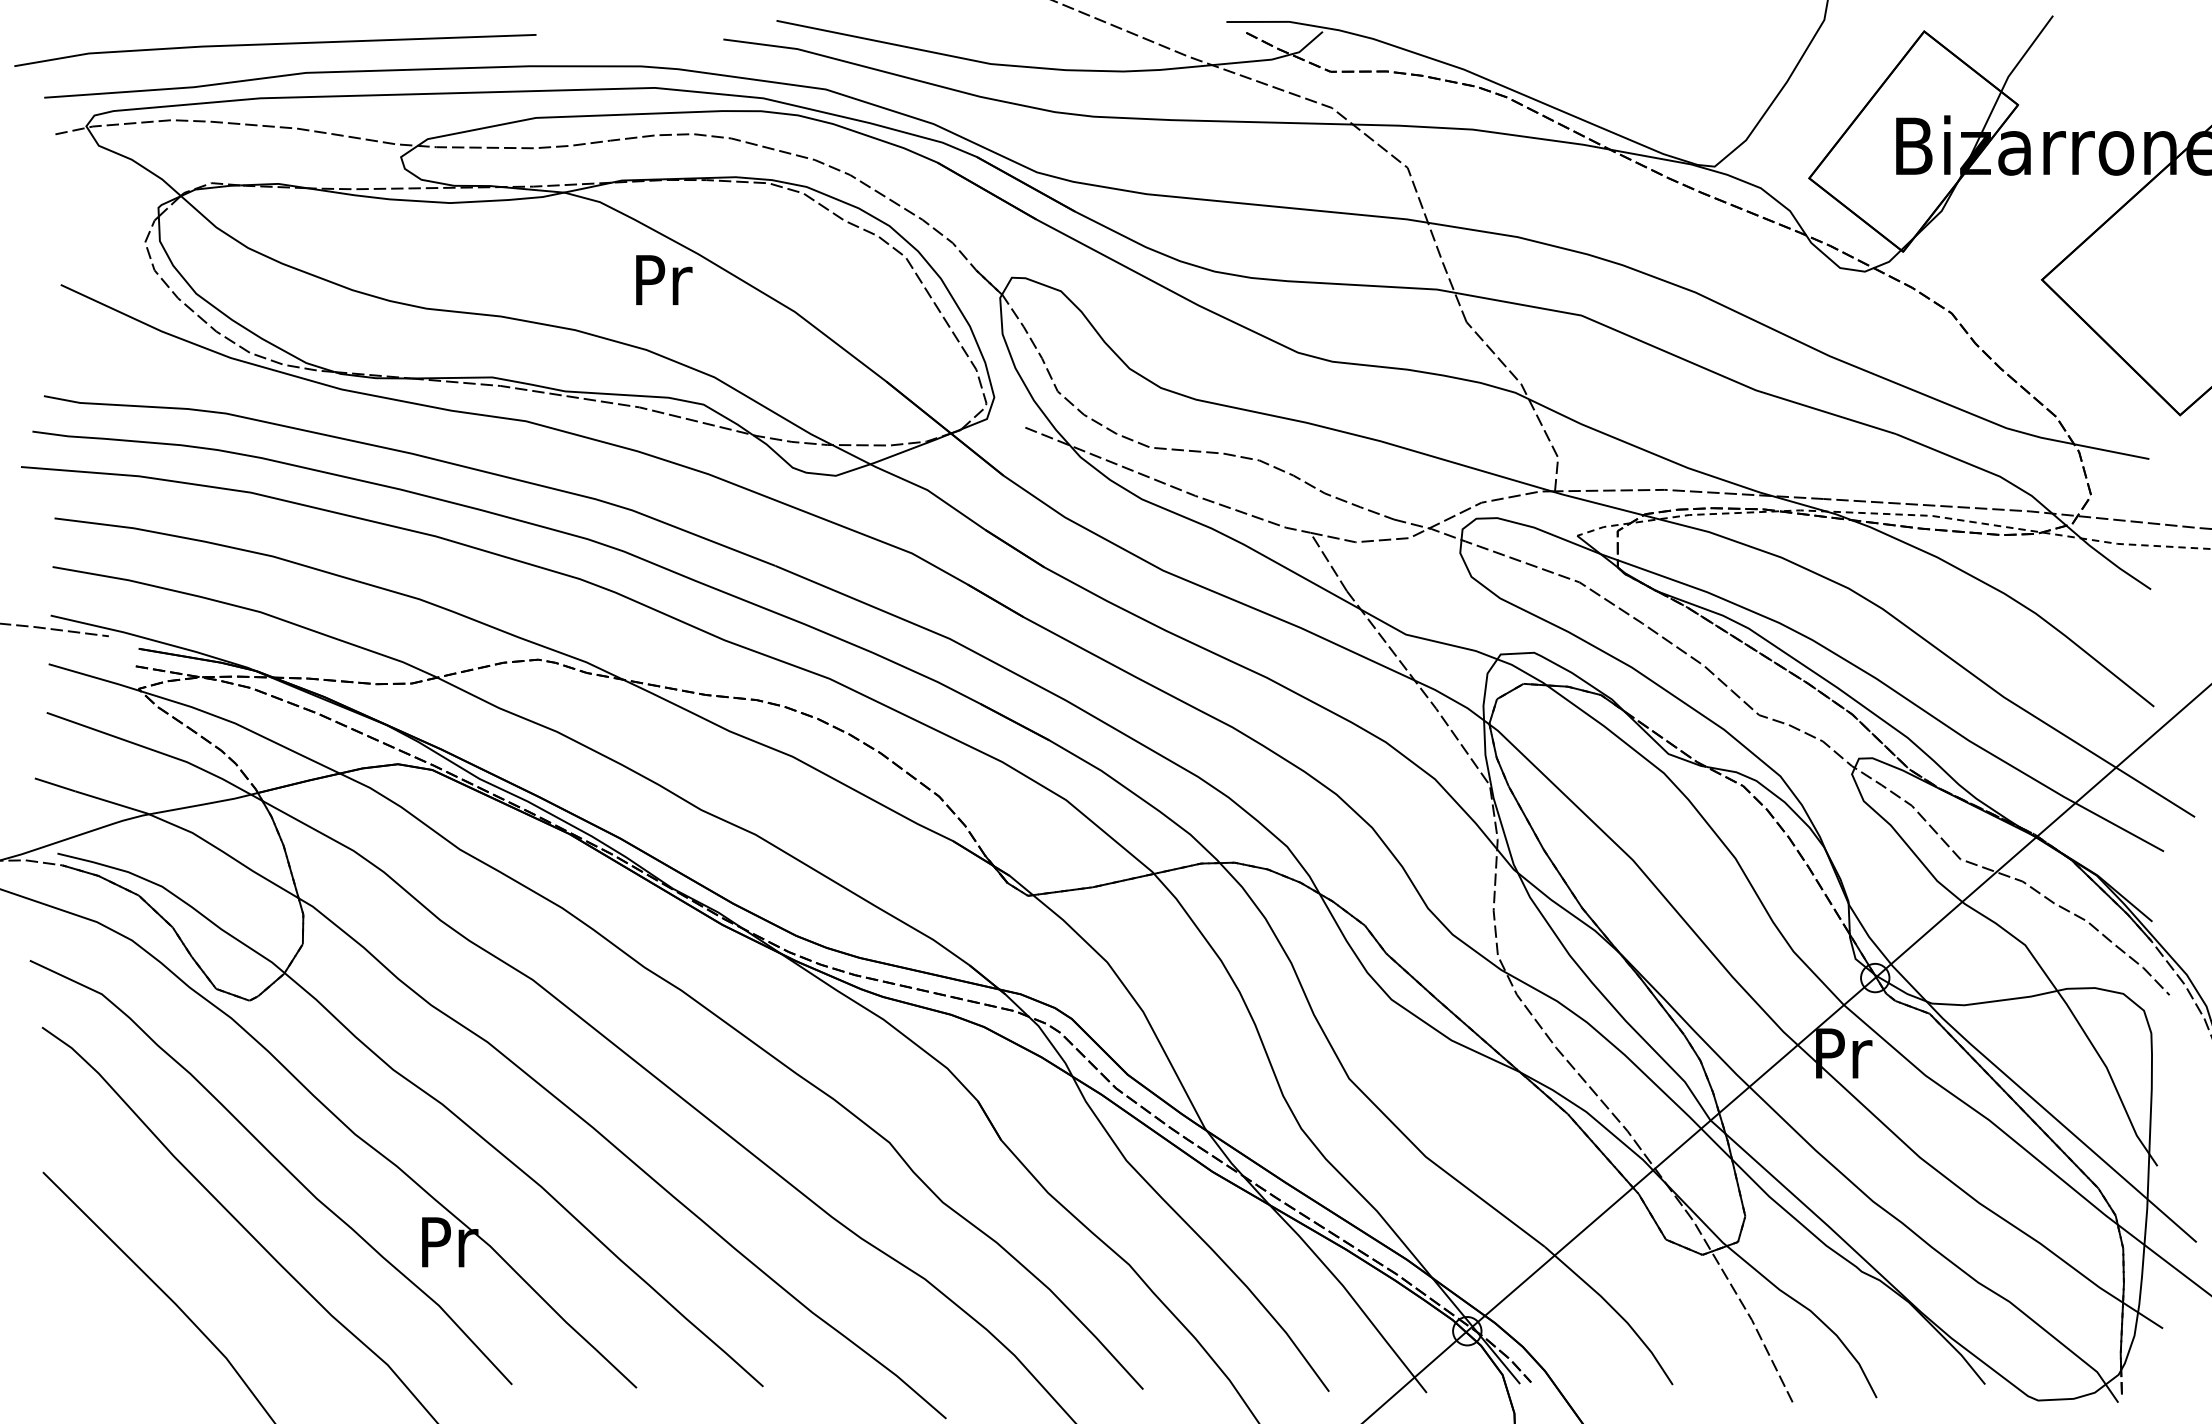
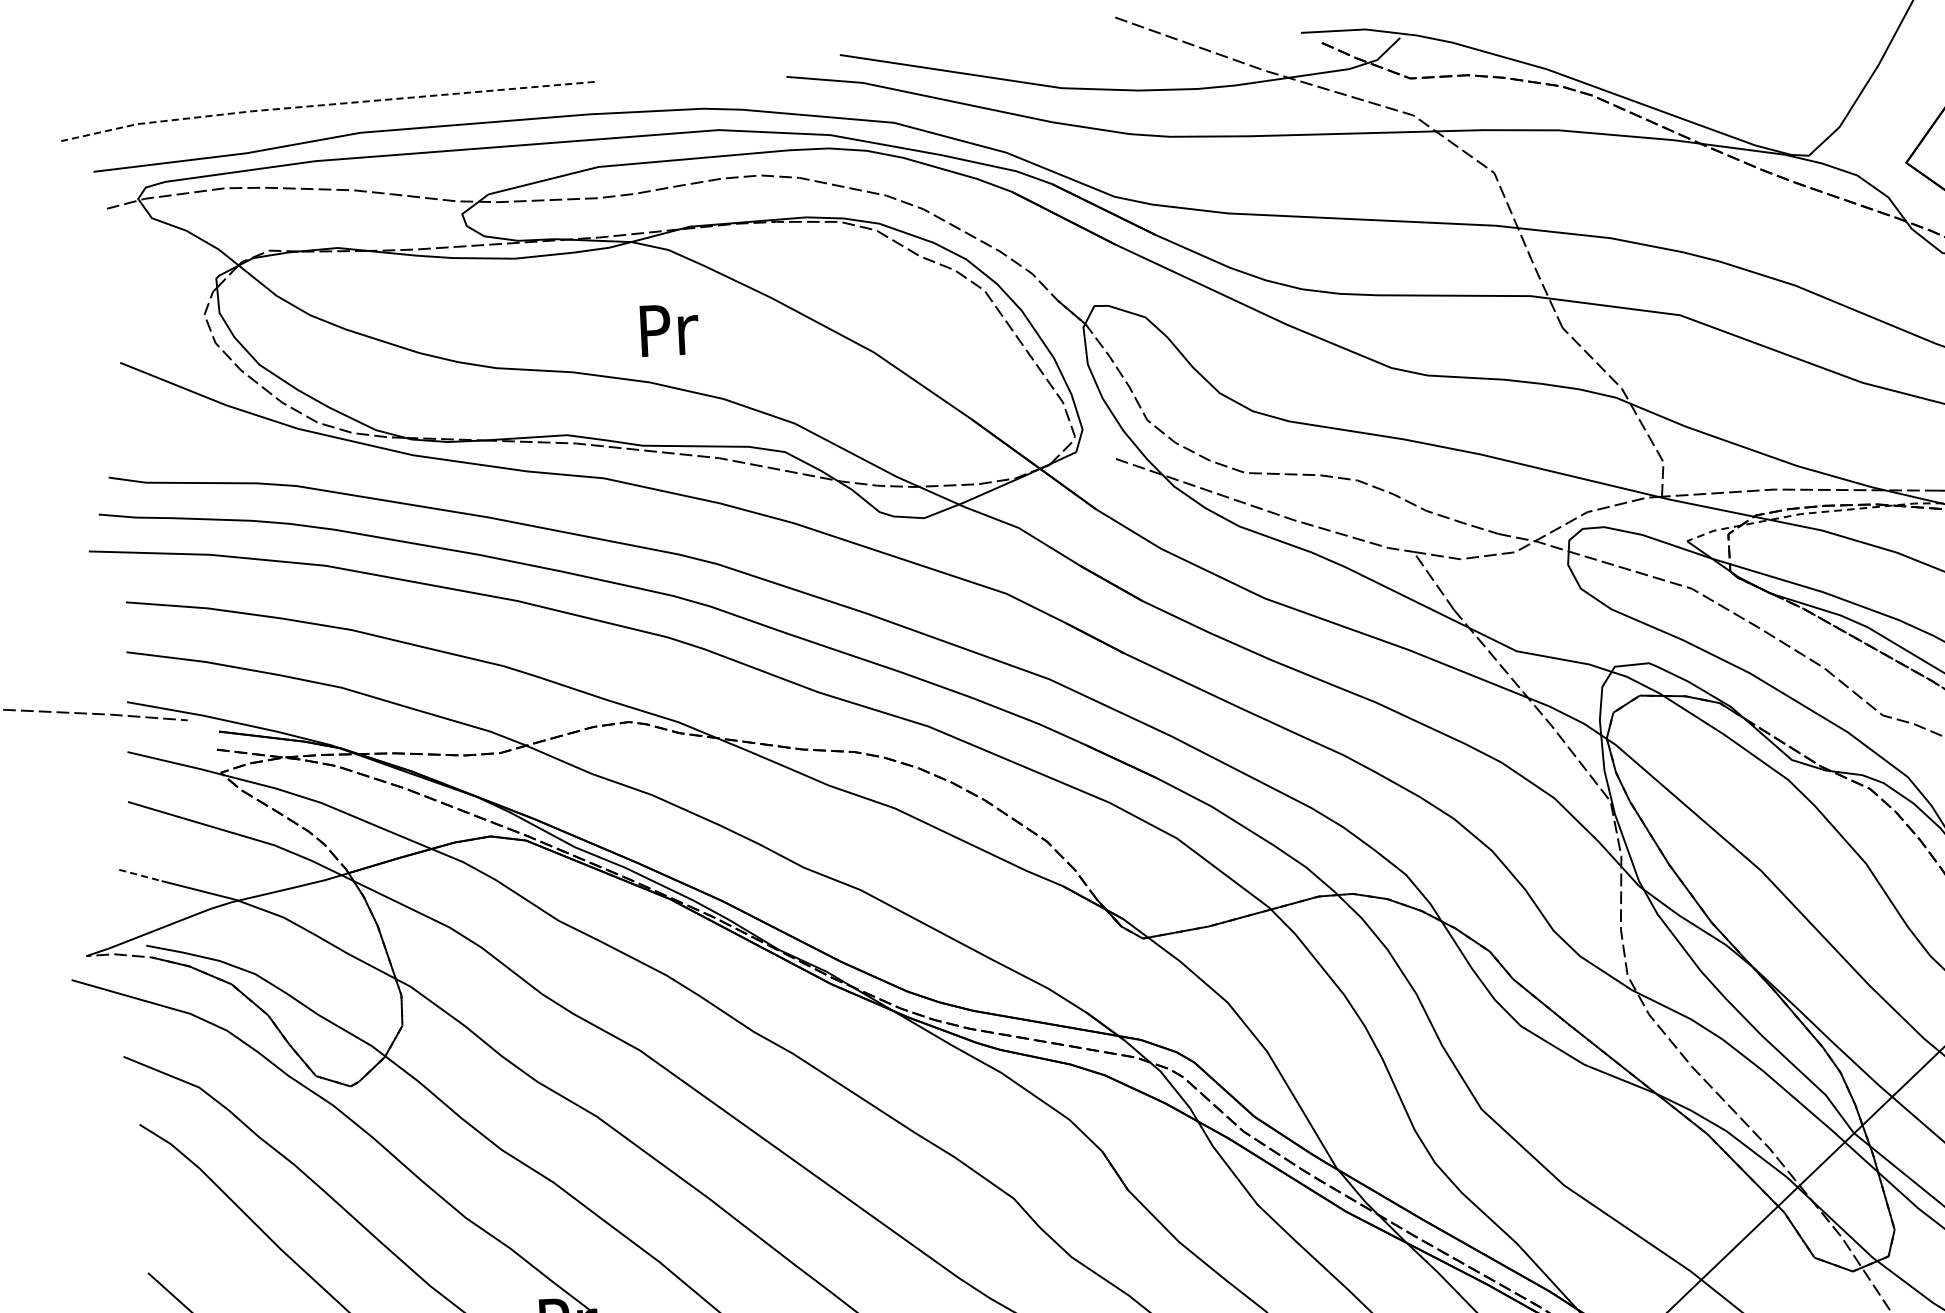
line: (273, 44) -> (325, 105), solid -> dashed
text: (664, 279) -> (669, 329), moved
line: (55, 785) -> (140, 876), solid -> dashed

